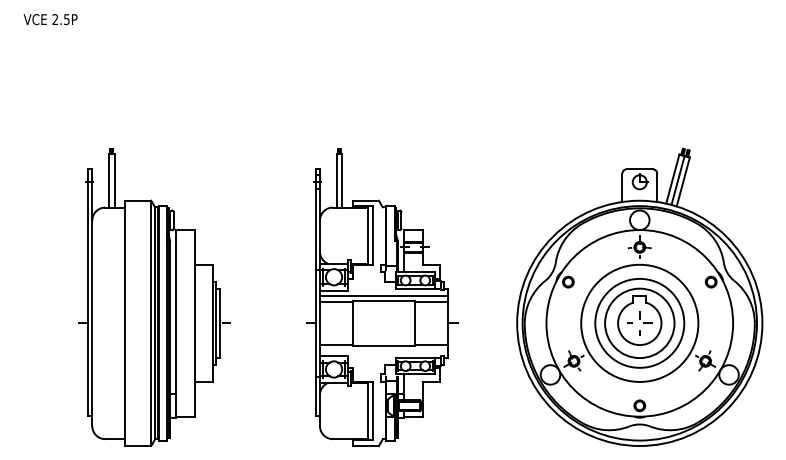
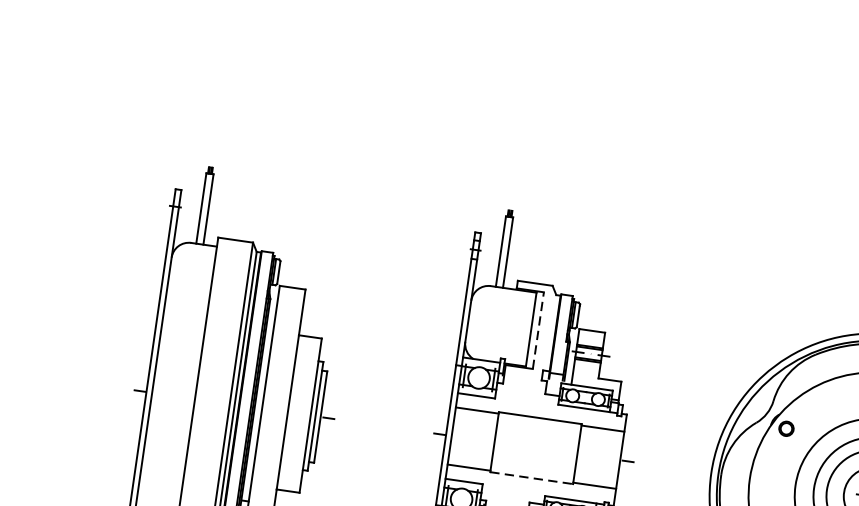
line: (373, 235) -> (538, 330), solid -> dashed
line: (383, 295) -> (540, 411), removed
line: (384, 346) -> (532, 478), solid -> dashed

